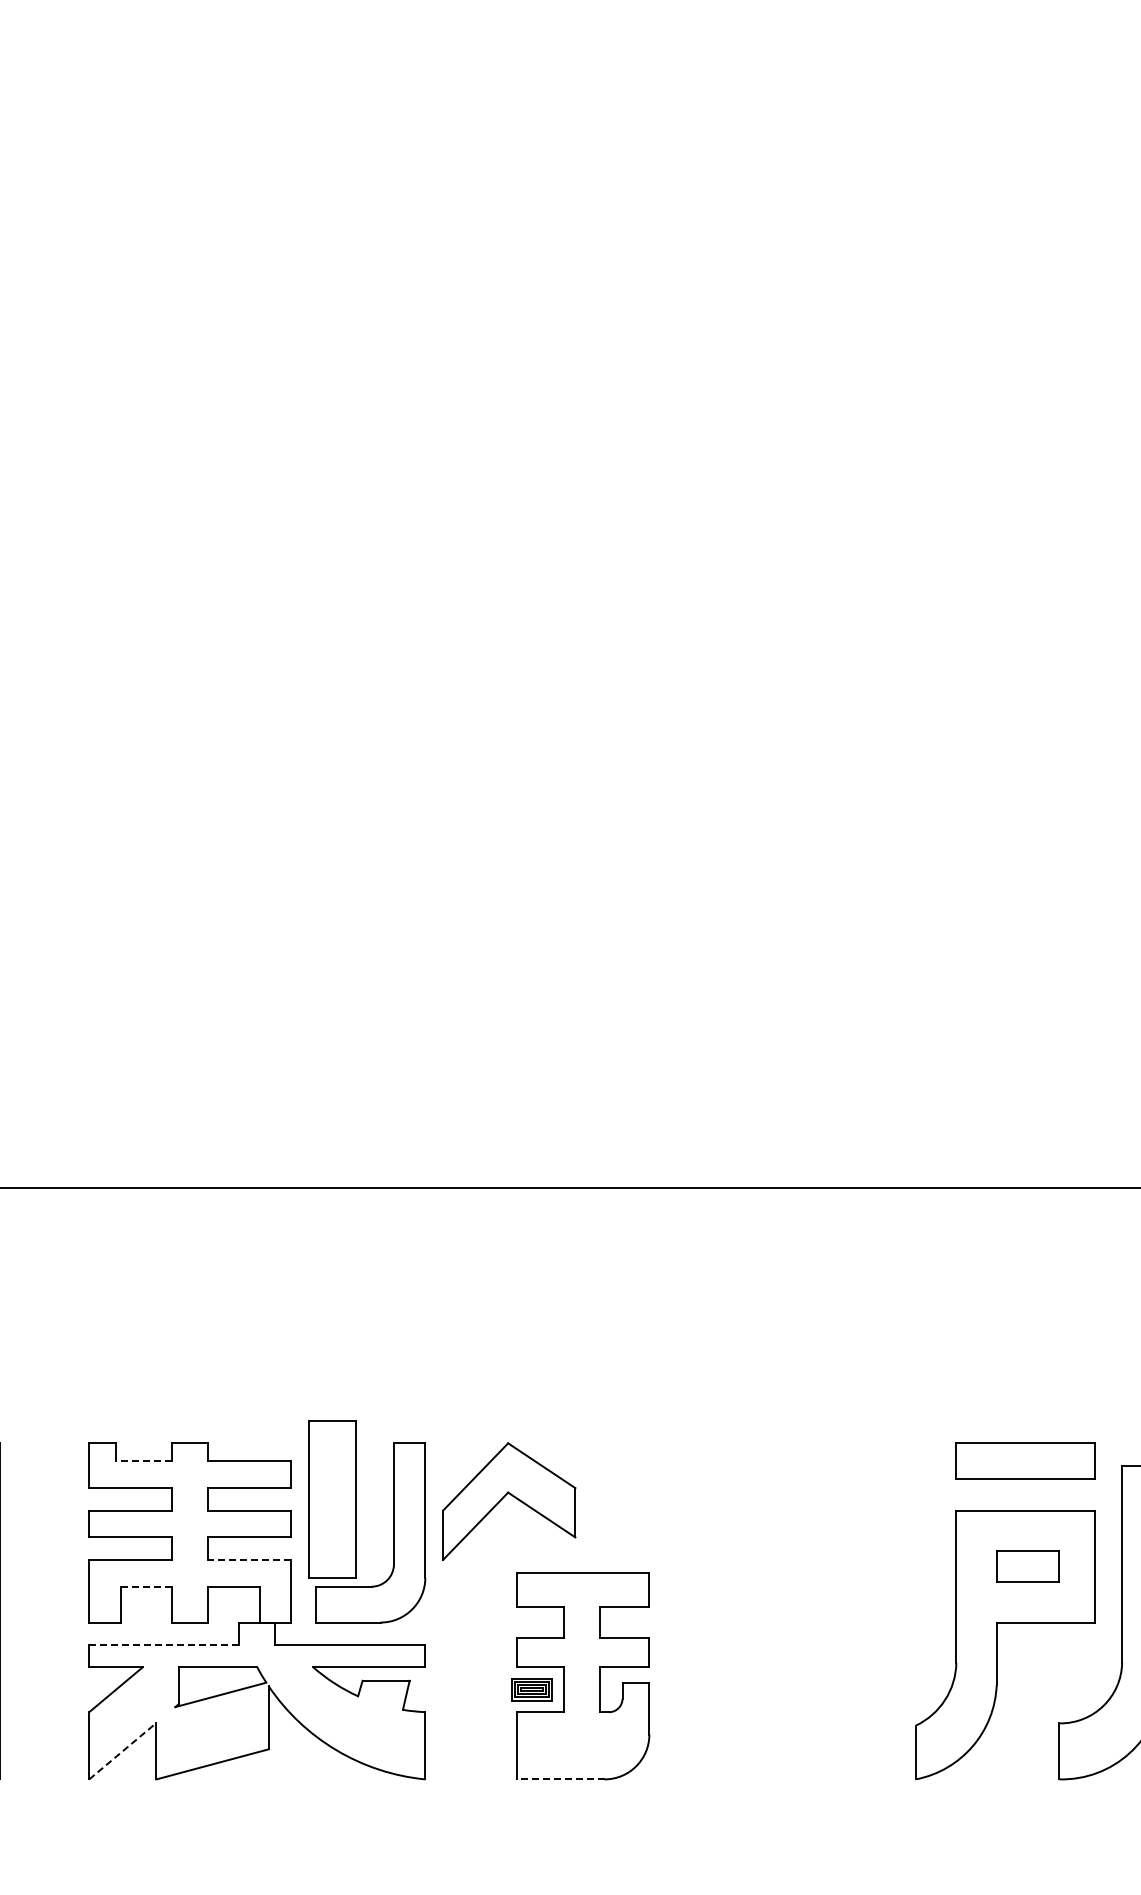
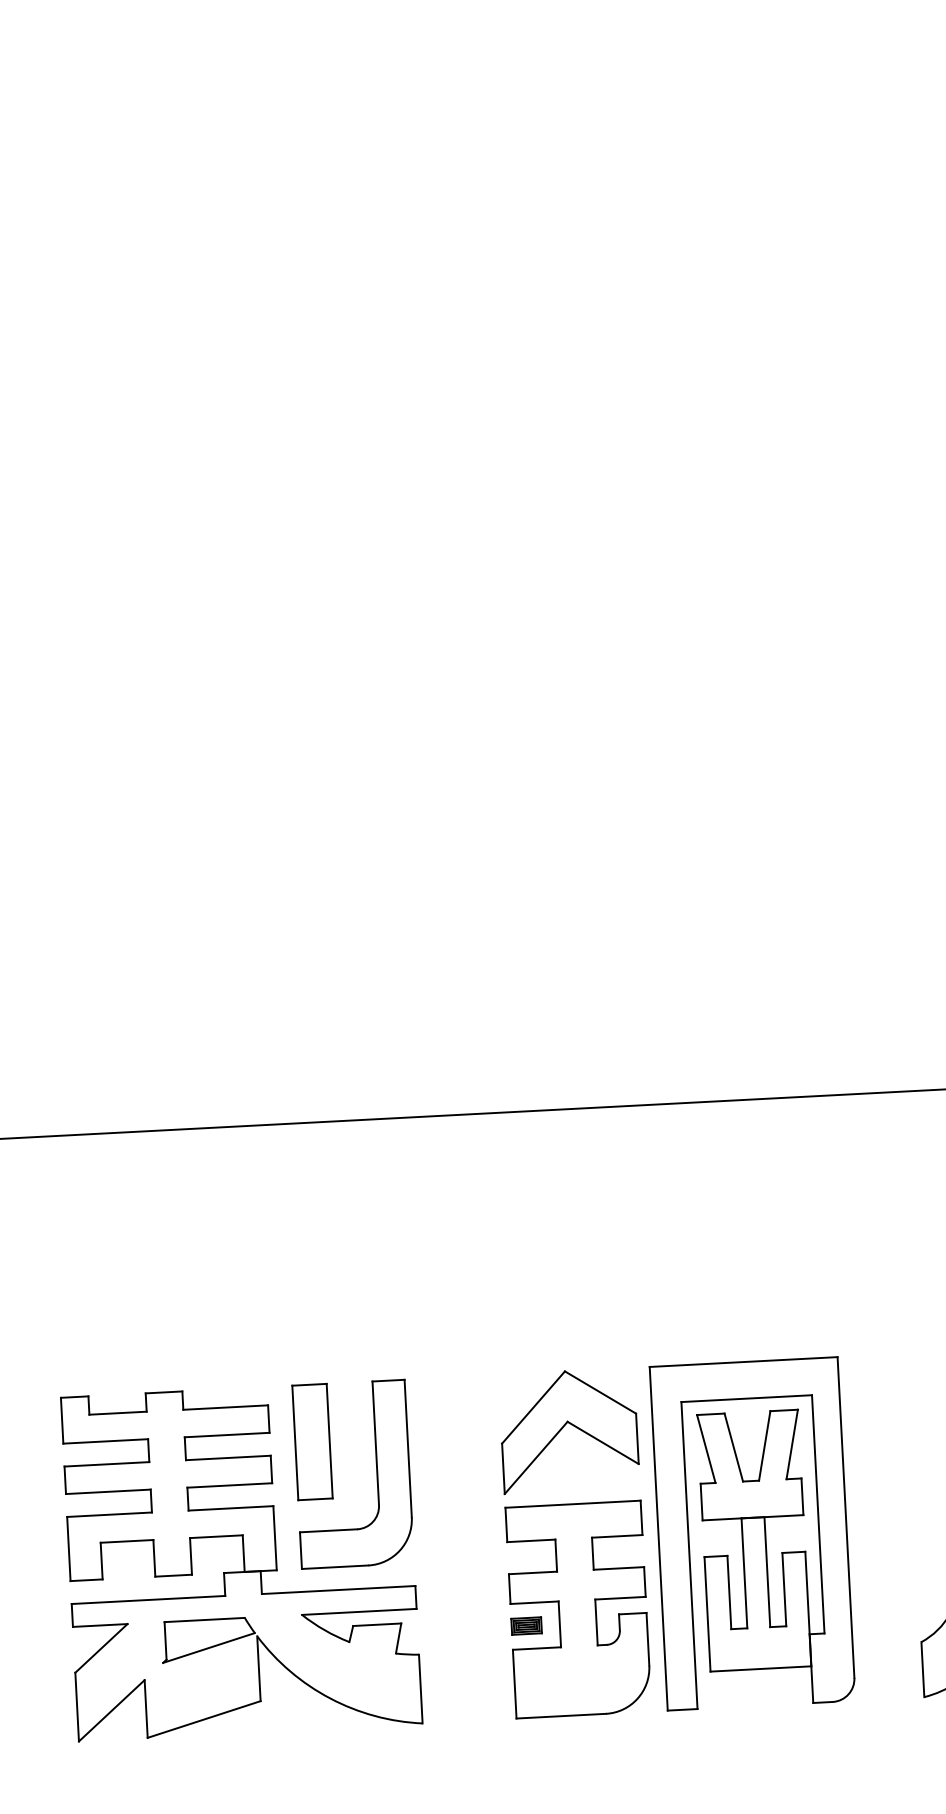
line: (143, 1461) -> (117, 1413), dashed -> solid
part: (332, 1498) -> (312, 1441), size x0.71
part: (509, 1501) -> (569, 1430), moved
line: (248, 1559) -> (229, 1508), dashed -> solid
line: (146, 1586) -> (127, 1541), dashed -> solid
part: (756, 1611) -> (752, 1534), added
line: (163, 1644) -> (147, 1599), dashed -> solid
part: (531, 1689) -> (526, 1625), size x0.71
line: (122, 1751) -> (111, 1711), dashed -> solid
line: (560, 1779) -> (560, 1716), dashed -> solid

